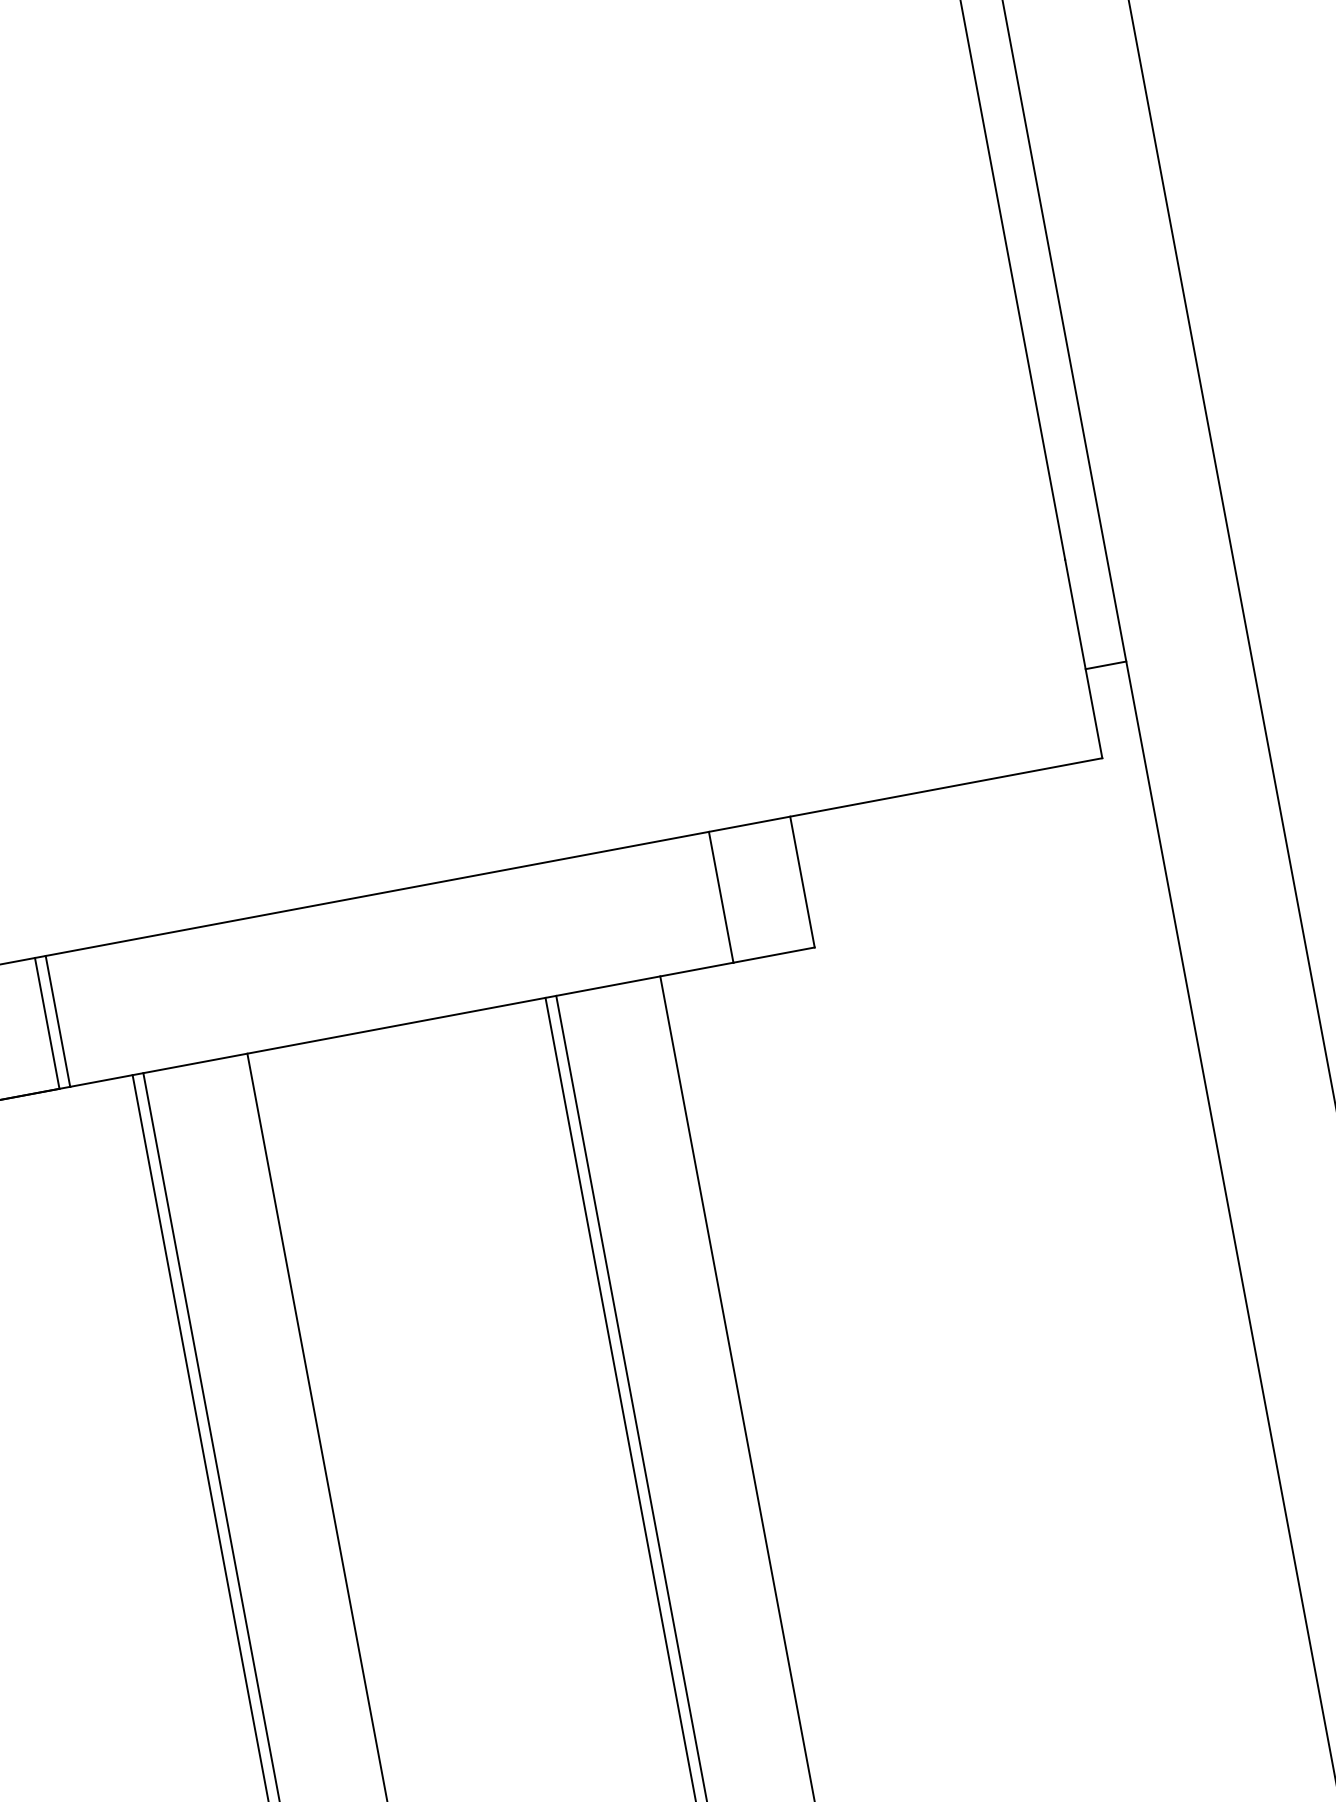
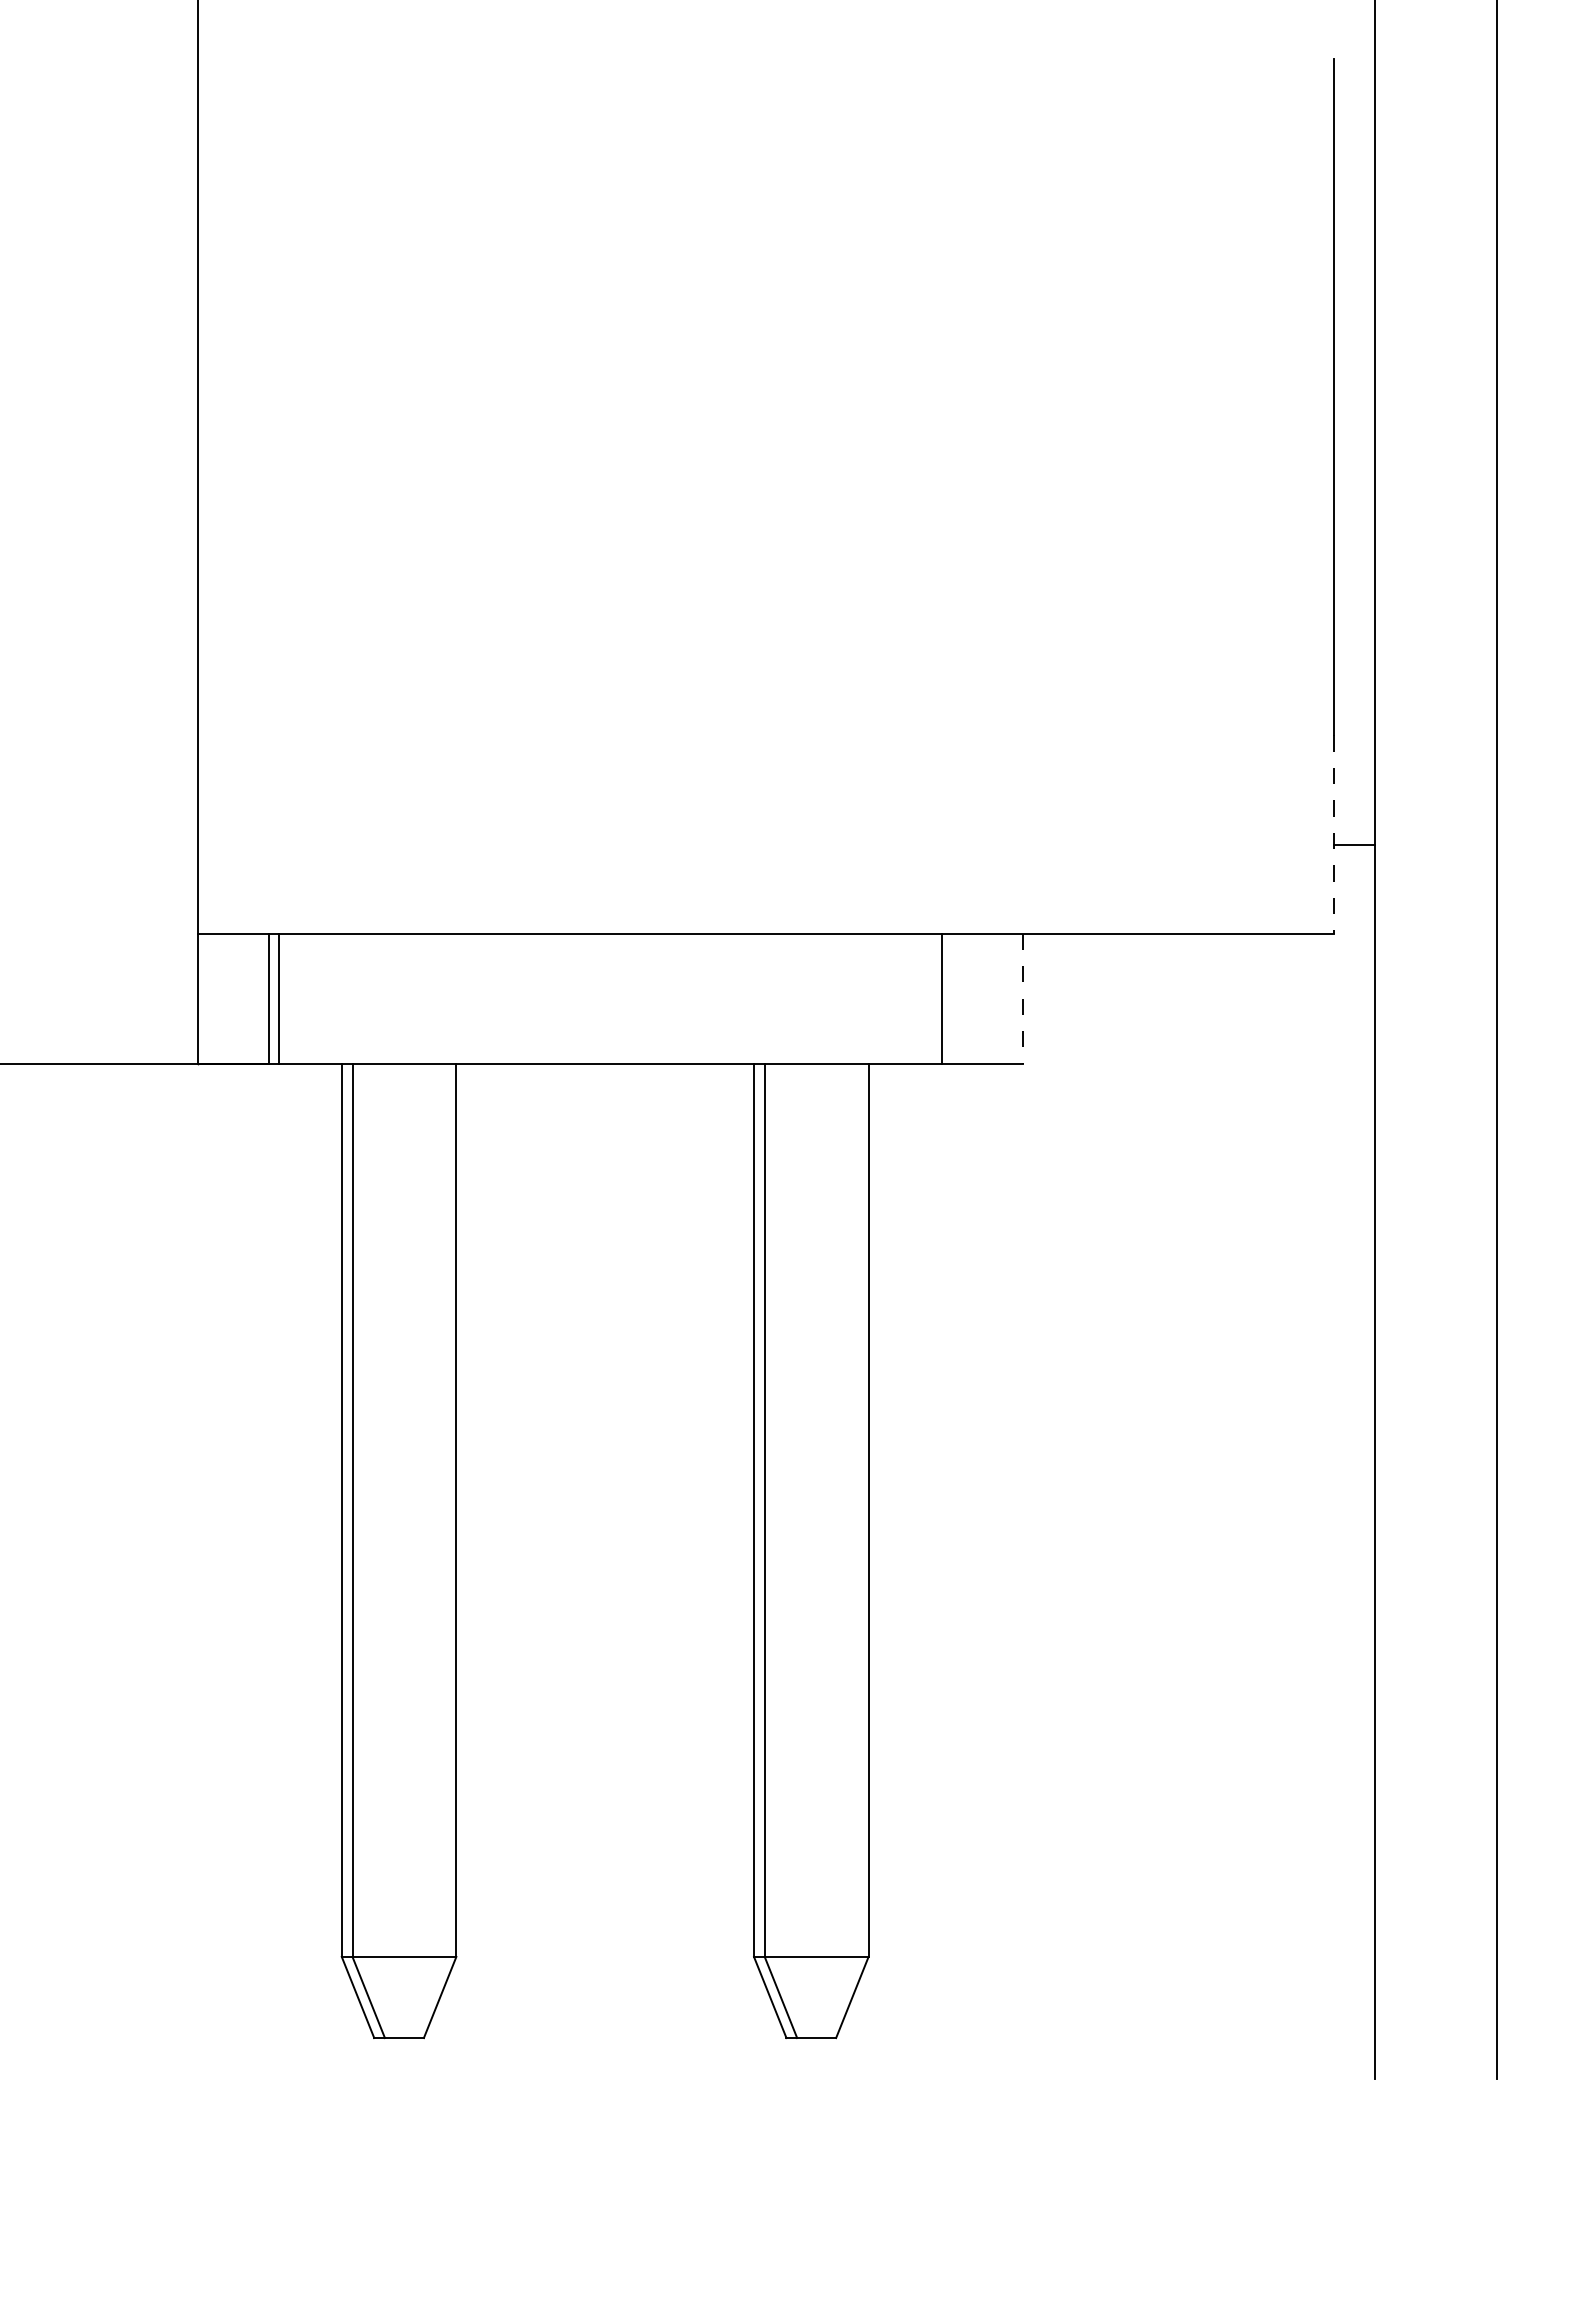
line: (1084, 659) -> (1334, 835), solid -> dashed
line: (802, 882) -> (1022, 999), solid -> dashed

